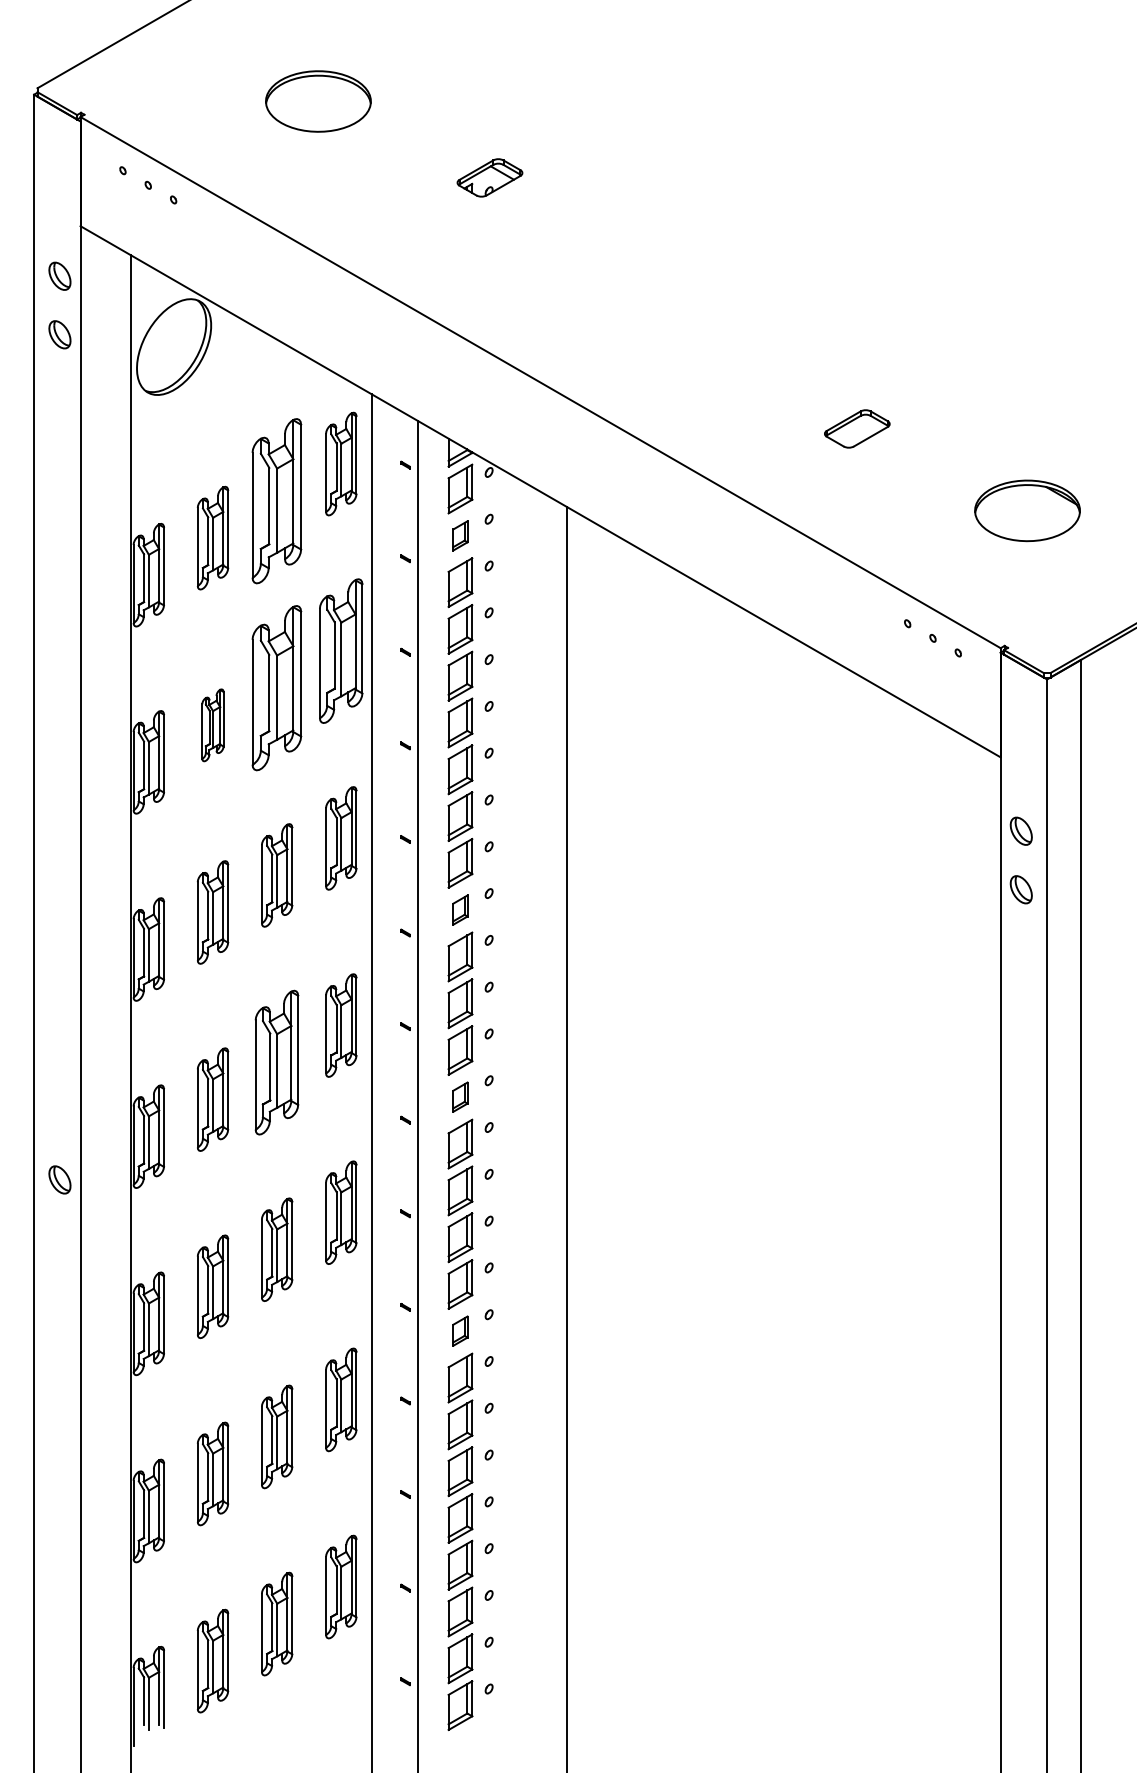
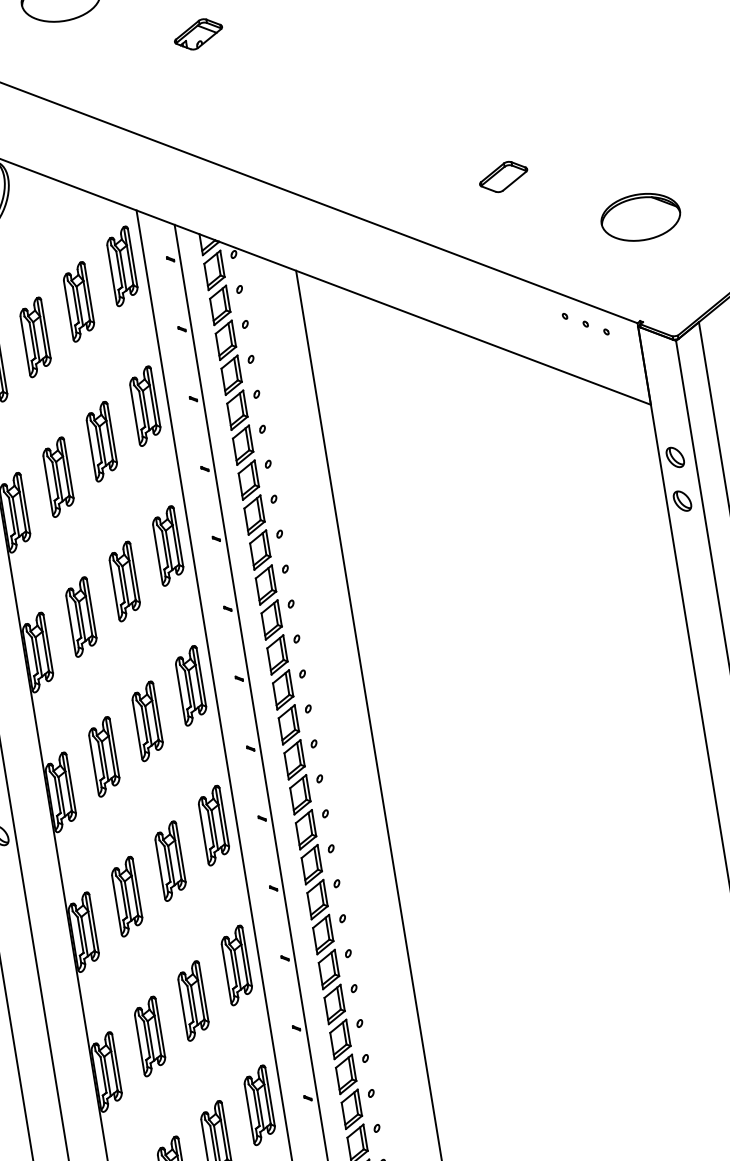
part: (277, 500) -> (79, 301), size x0.62
part: (460, 535) -> (220, 305), size x1.67
part: (341, 651) -> (145, 406), size x0.71
part: (277, 688) -> (102, 441), size x0.62
part: (212, 725) -> (58, 477), size x1.43
part: (460, 909) -> (265, 584), size x1.67
part: (277, 1062) -> (147, 721), size x0.71
part: (460, 1096) -> (288, 724), size x1.67
part: (460, 1330) -> (317, 899), size x1.67

